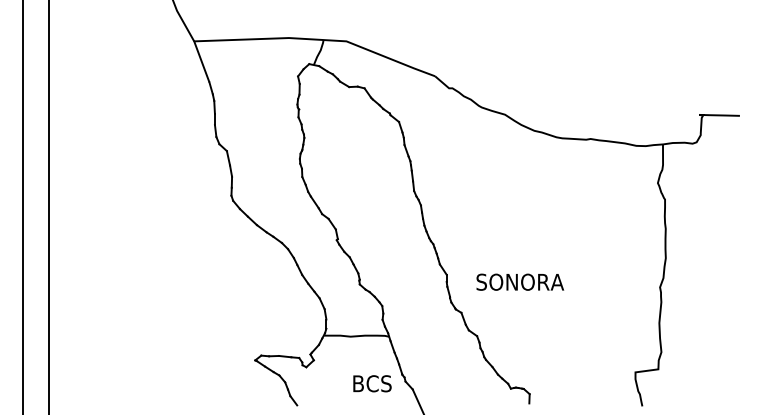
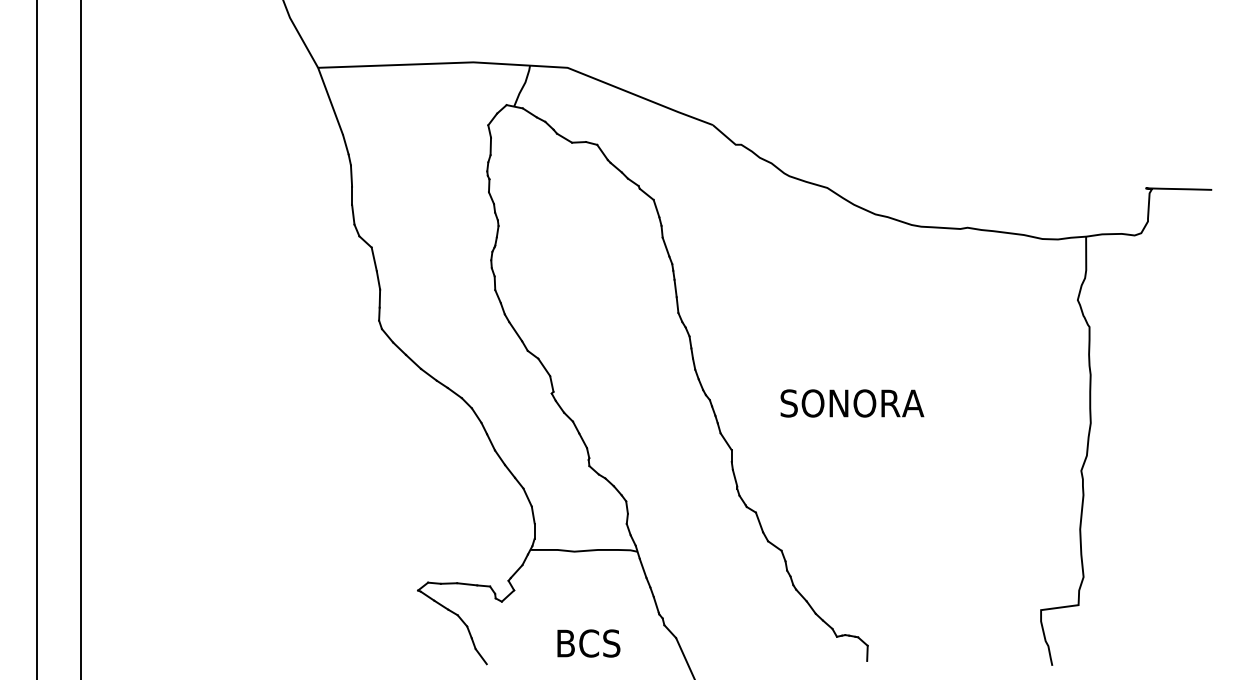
text: (520, 281) -> (852, 402), moved
text: (372, 383) -> (588, 643), moved

